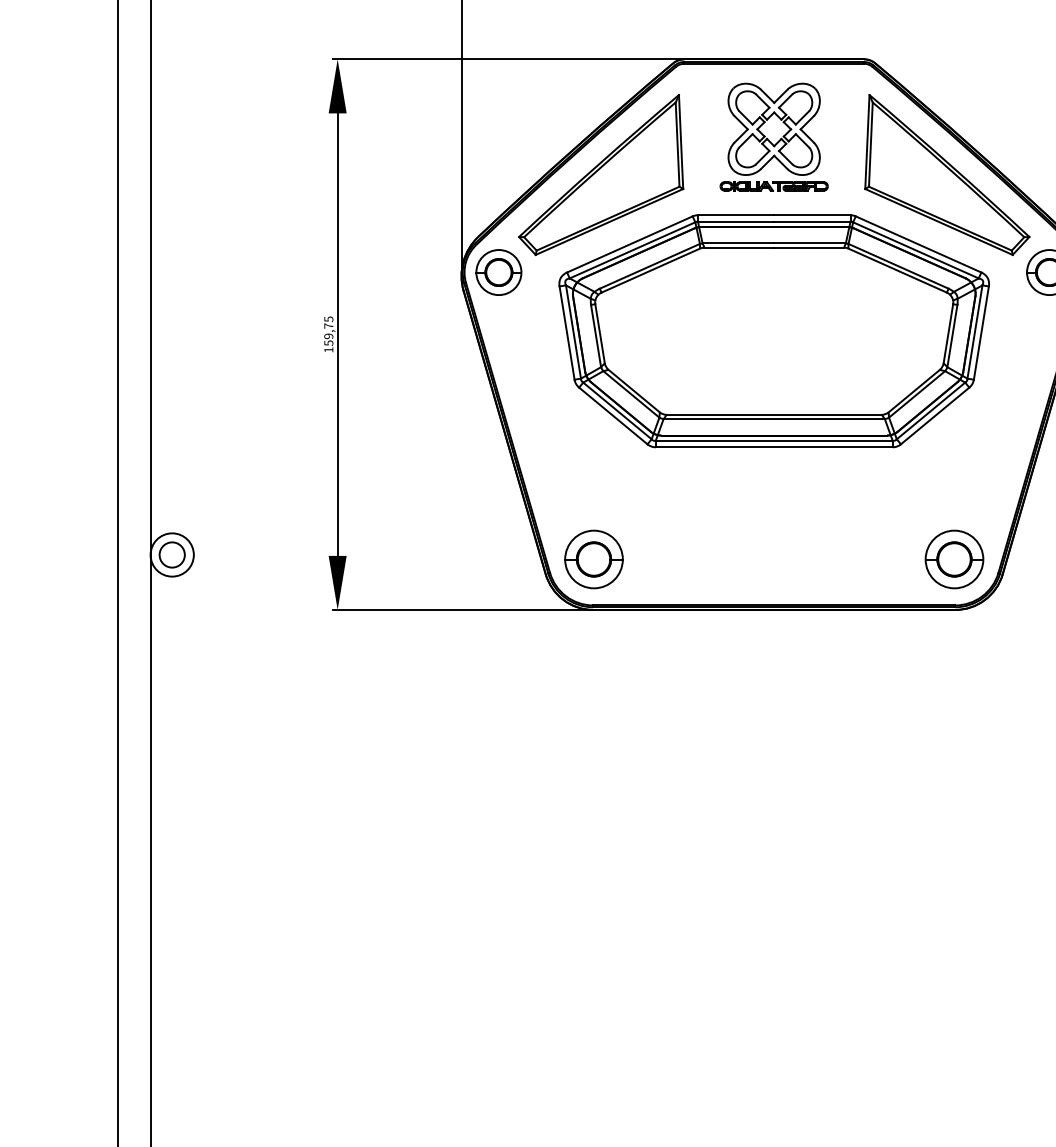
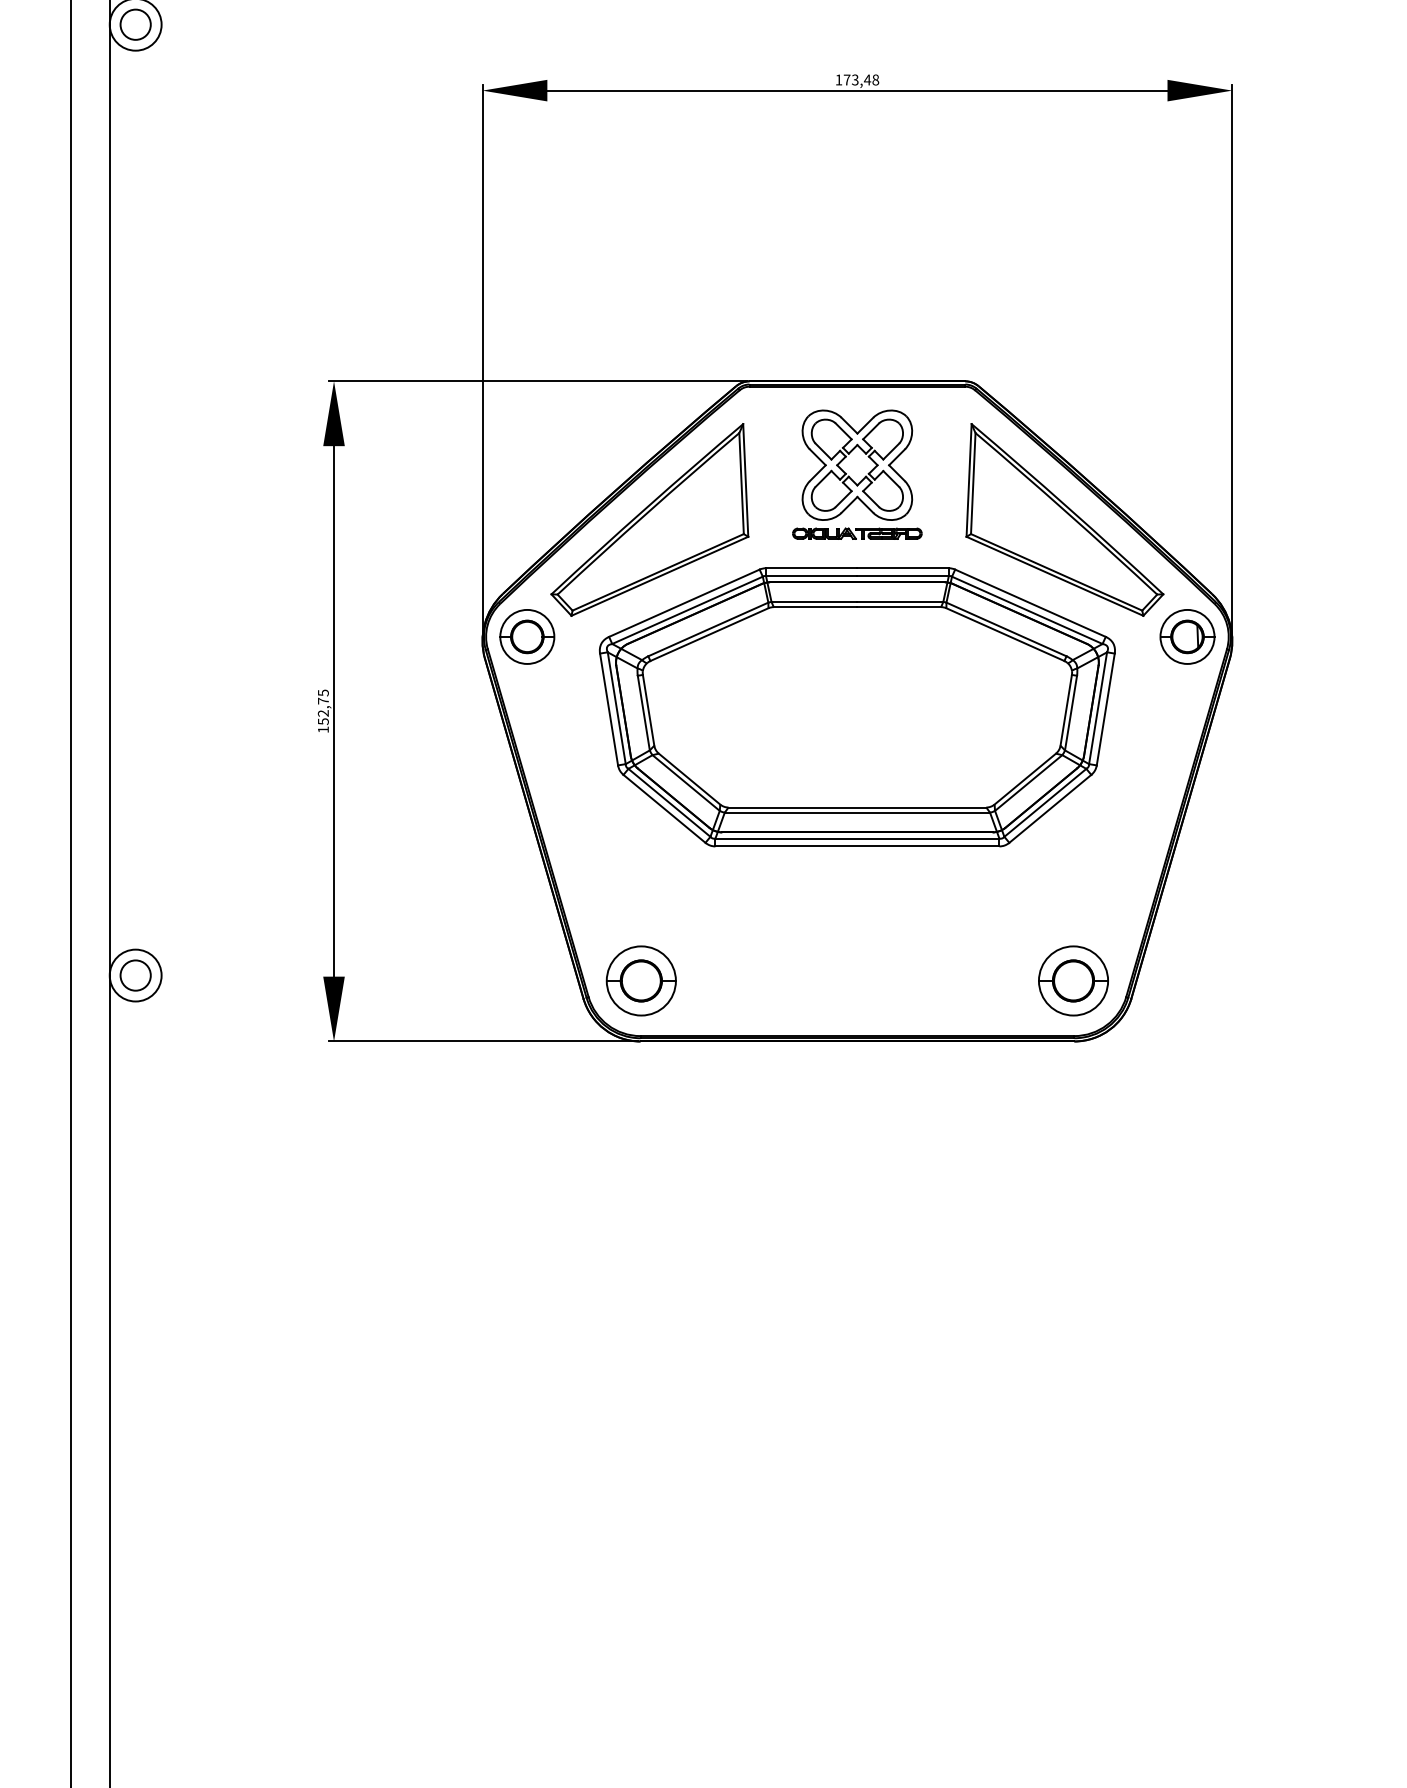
text: (328, 336) -> (323, 713), 159,75 -> 152,75

